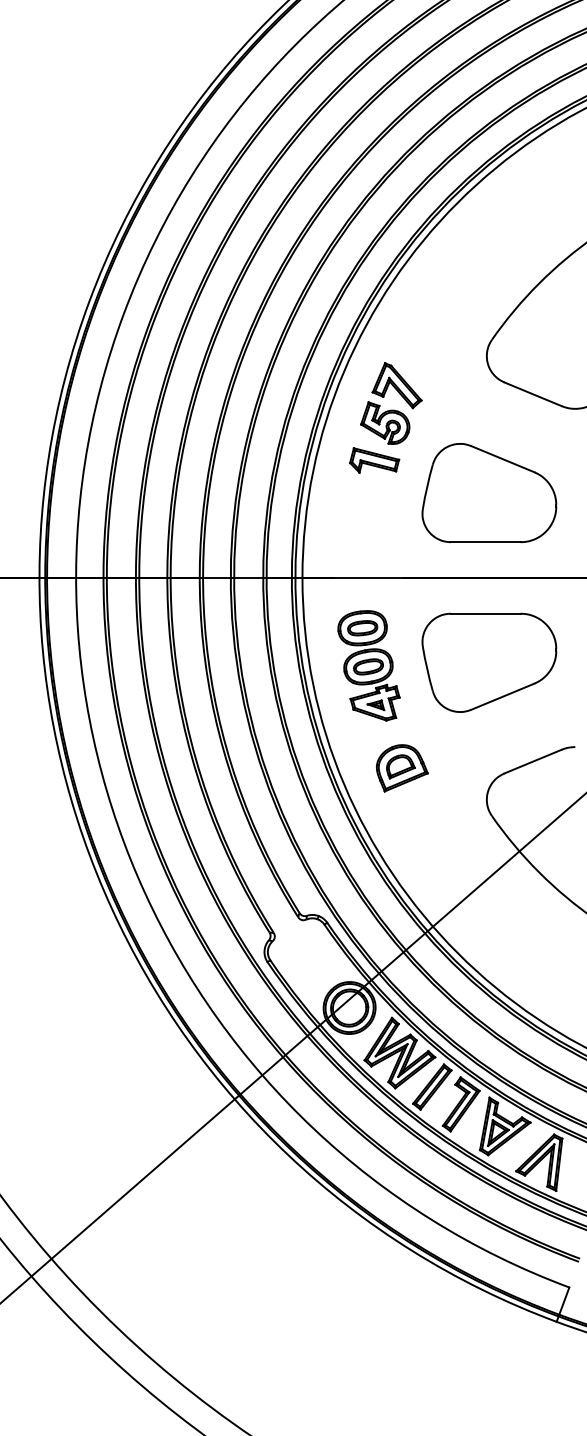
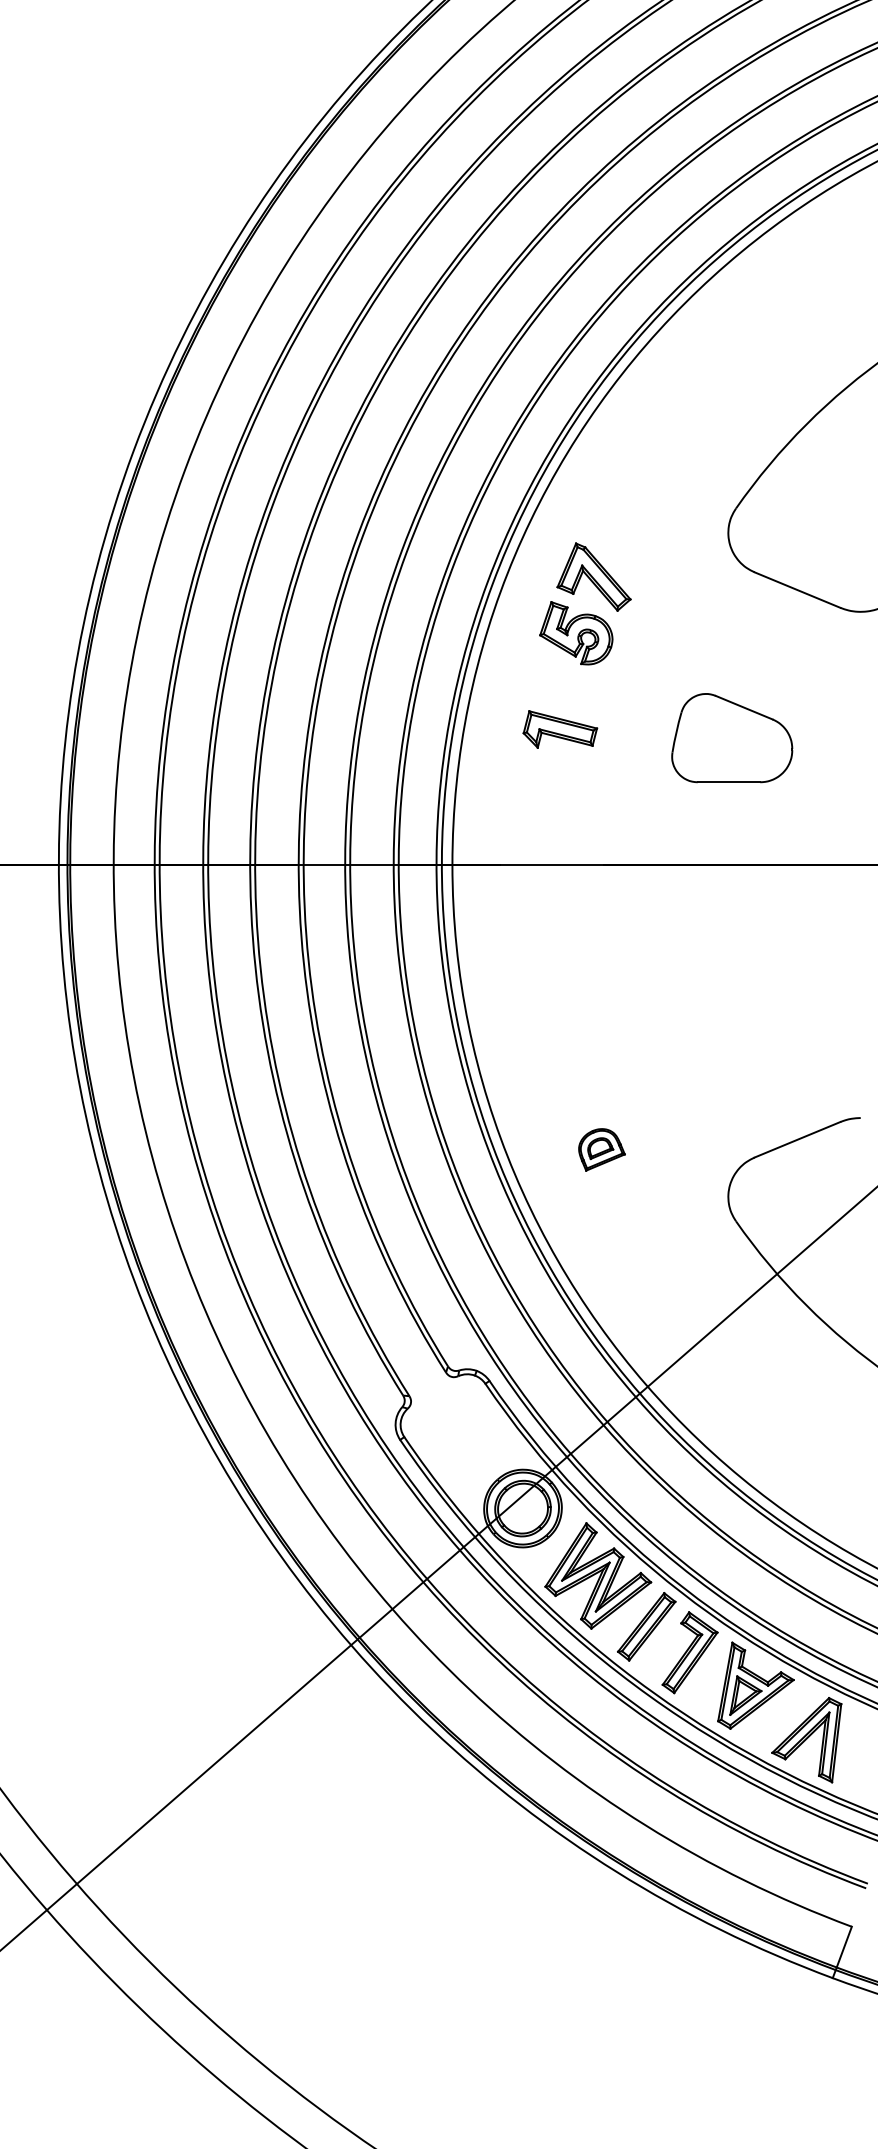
part: (374, 460) -> (560, 729), moved
part: (489, 493) -> (732, 738), size x0.6
part: (489, 662) -> (732, 991), removed
part: (368, 665) -> (551, 995), removed
part: (402, 768) -> (602, 1150), size x0.6

